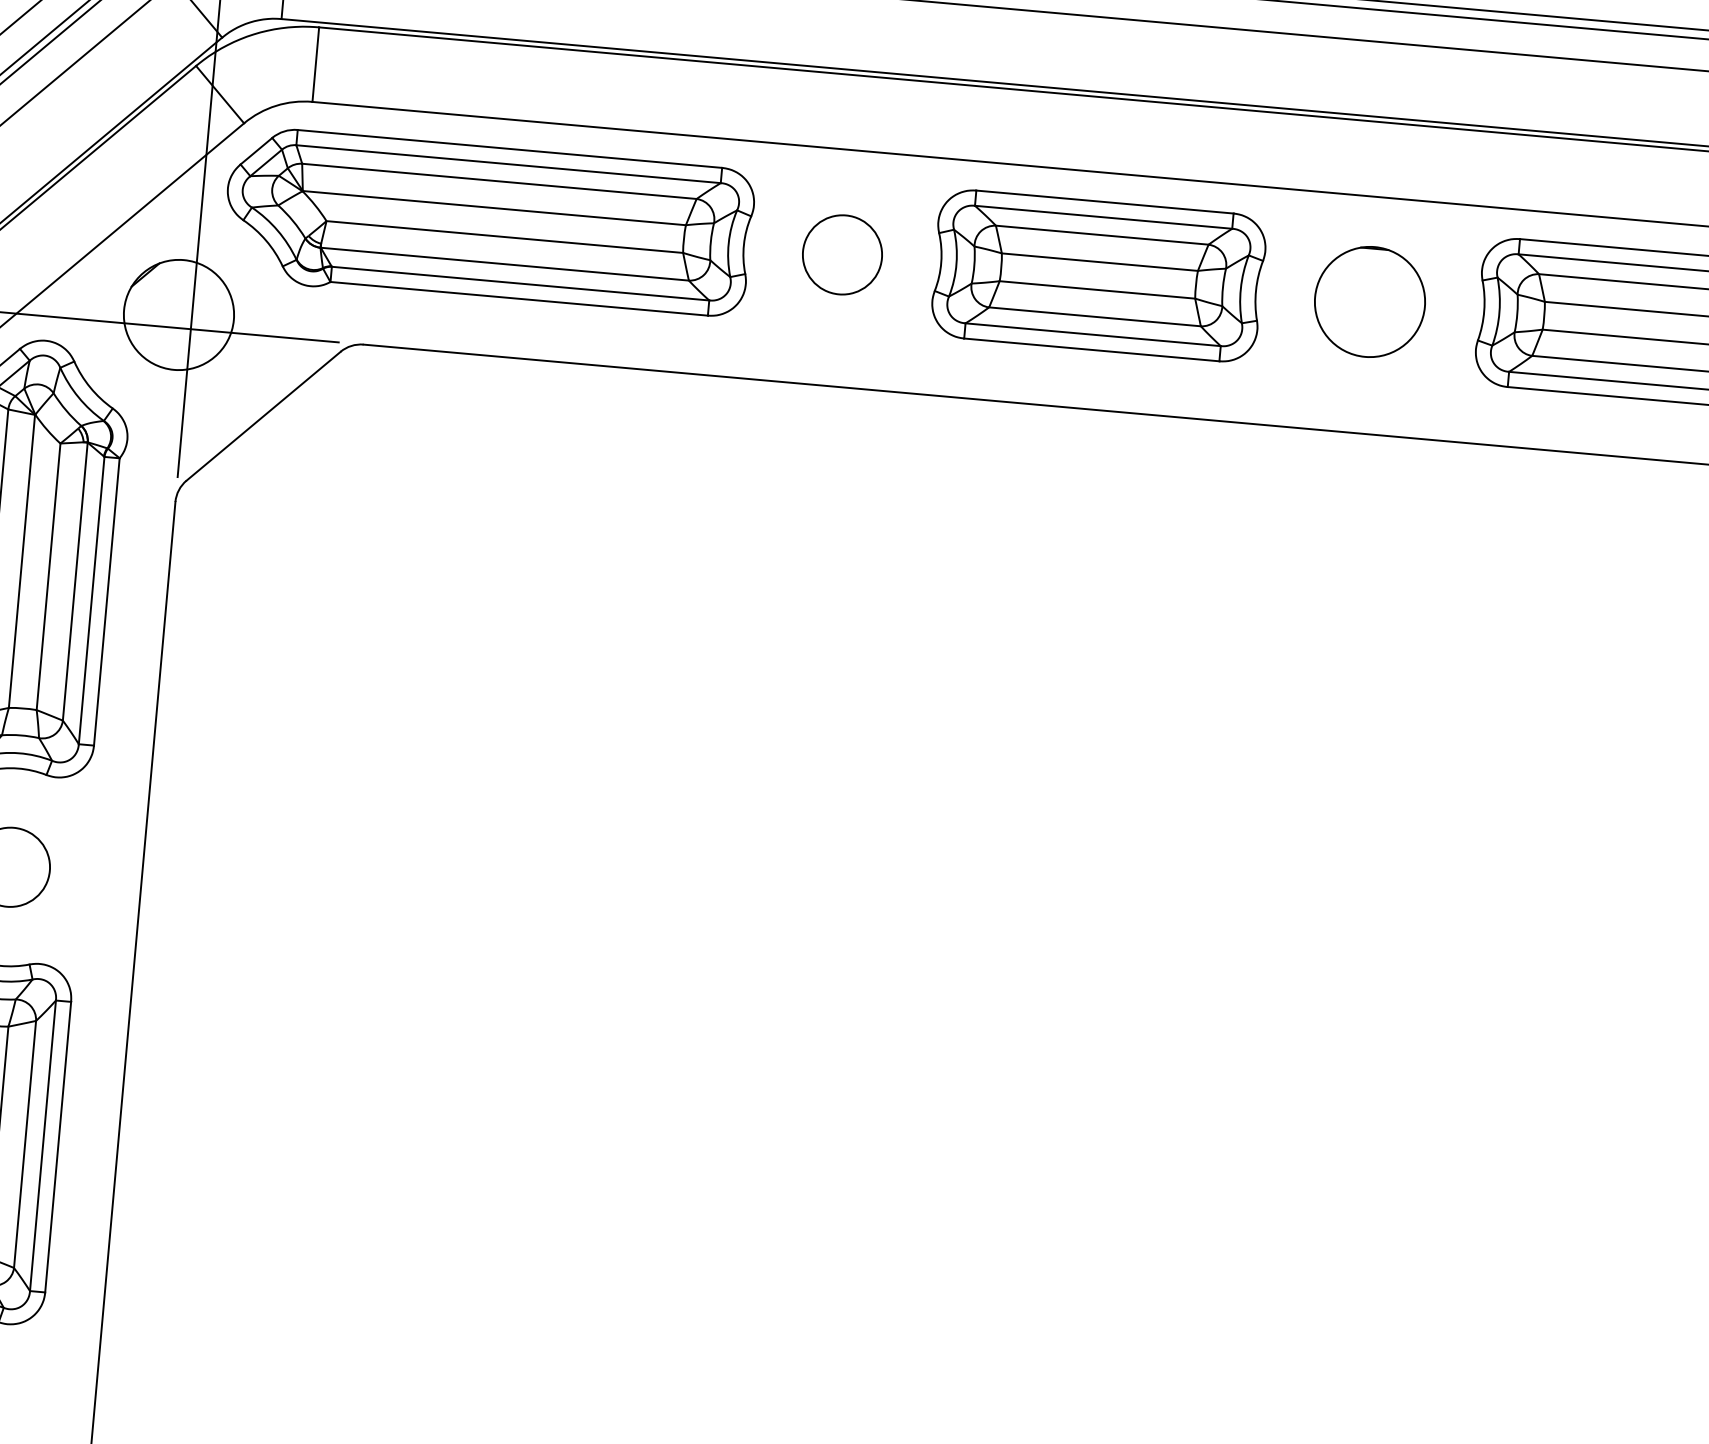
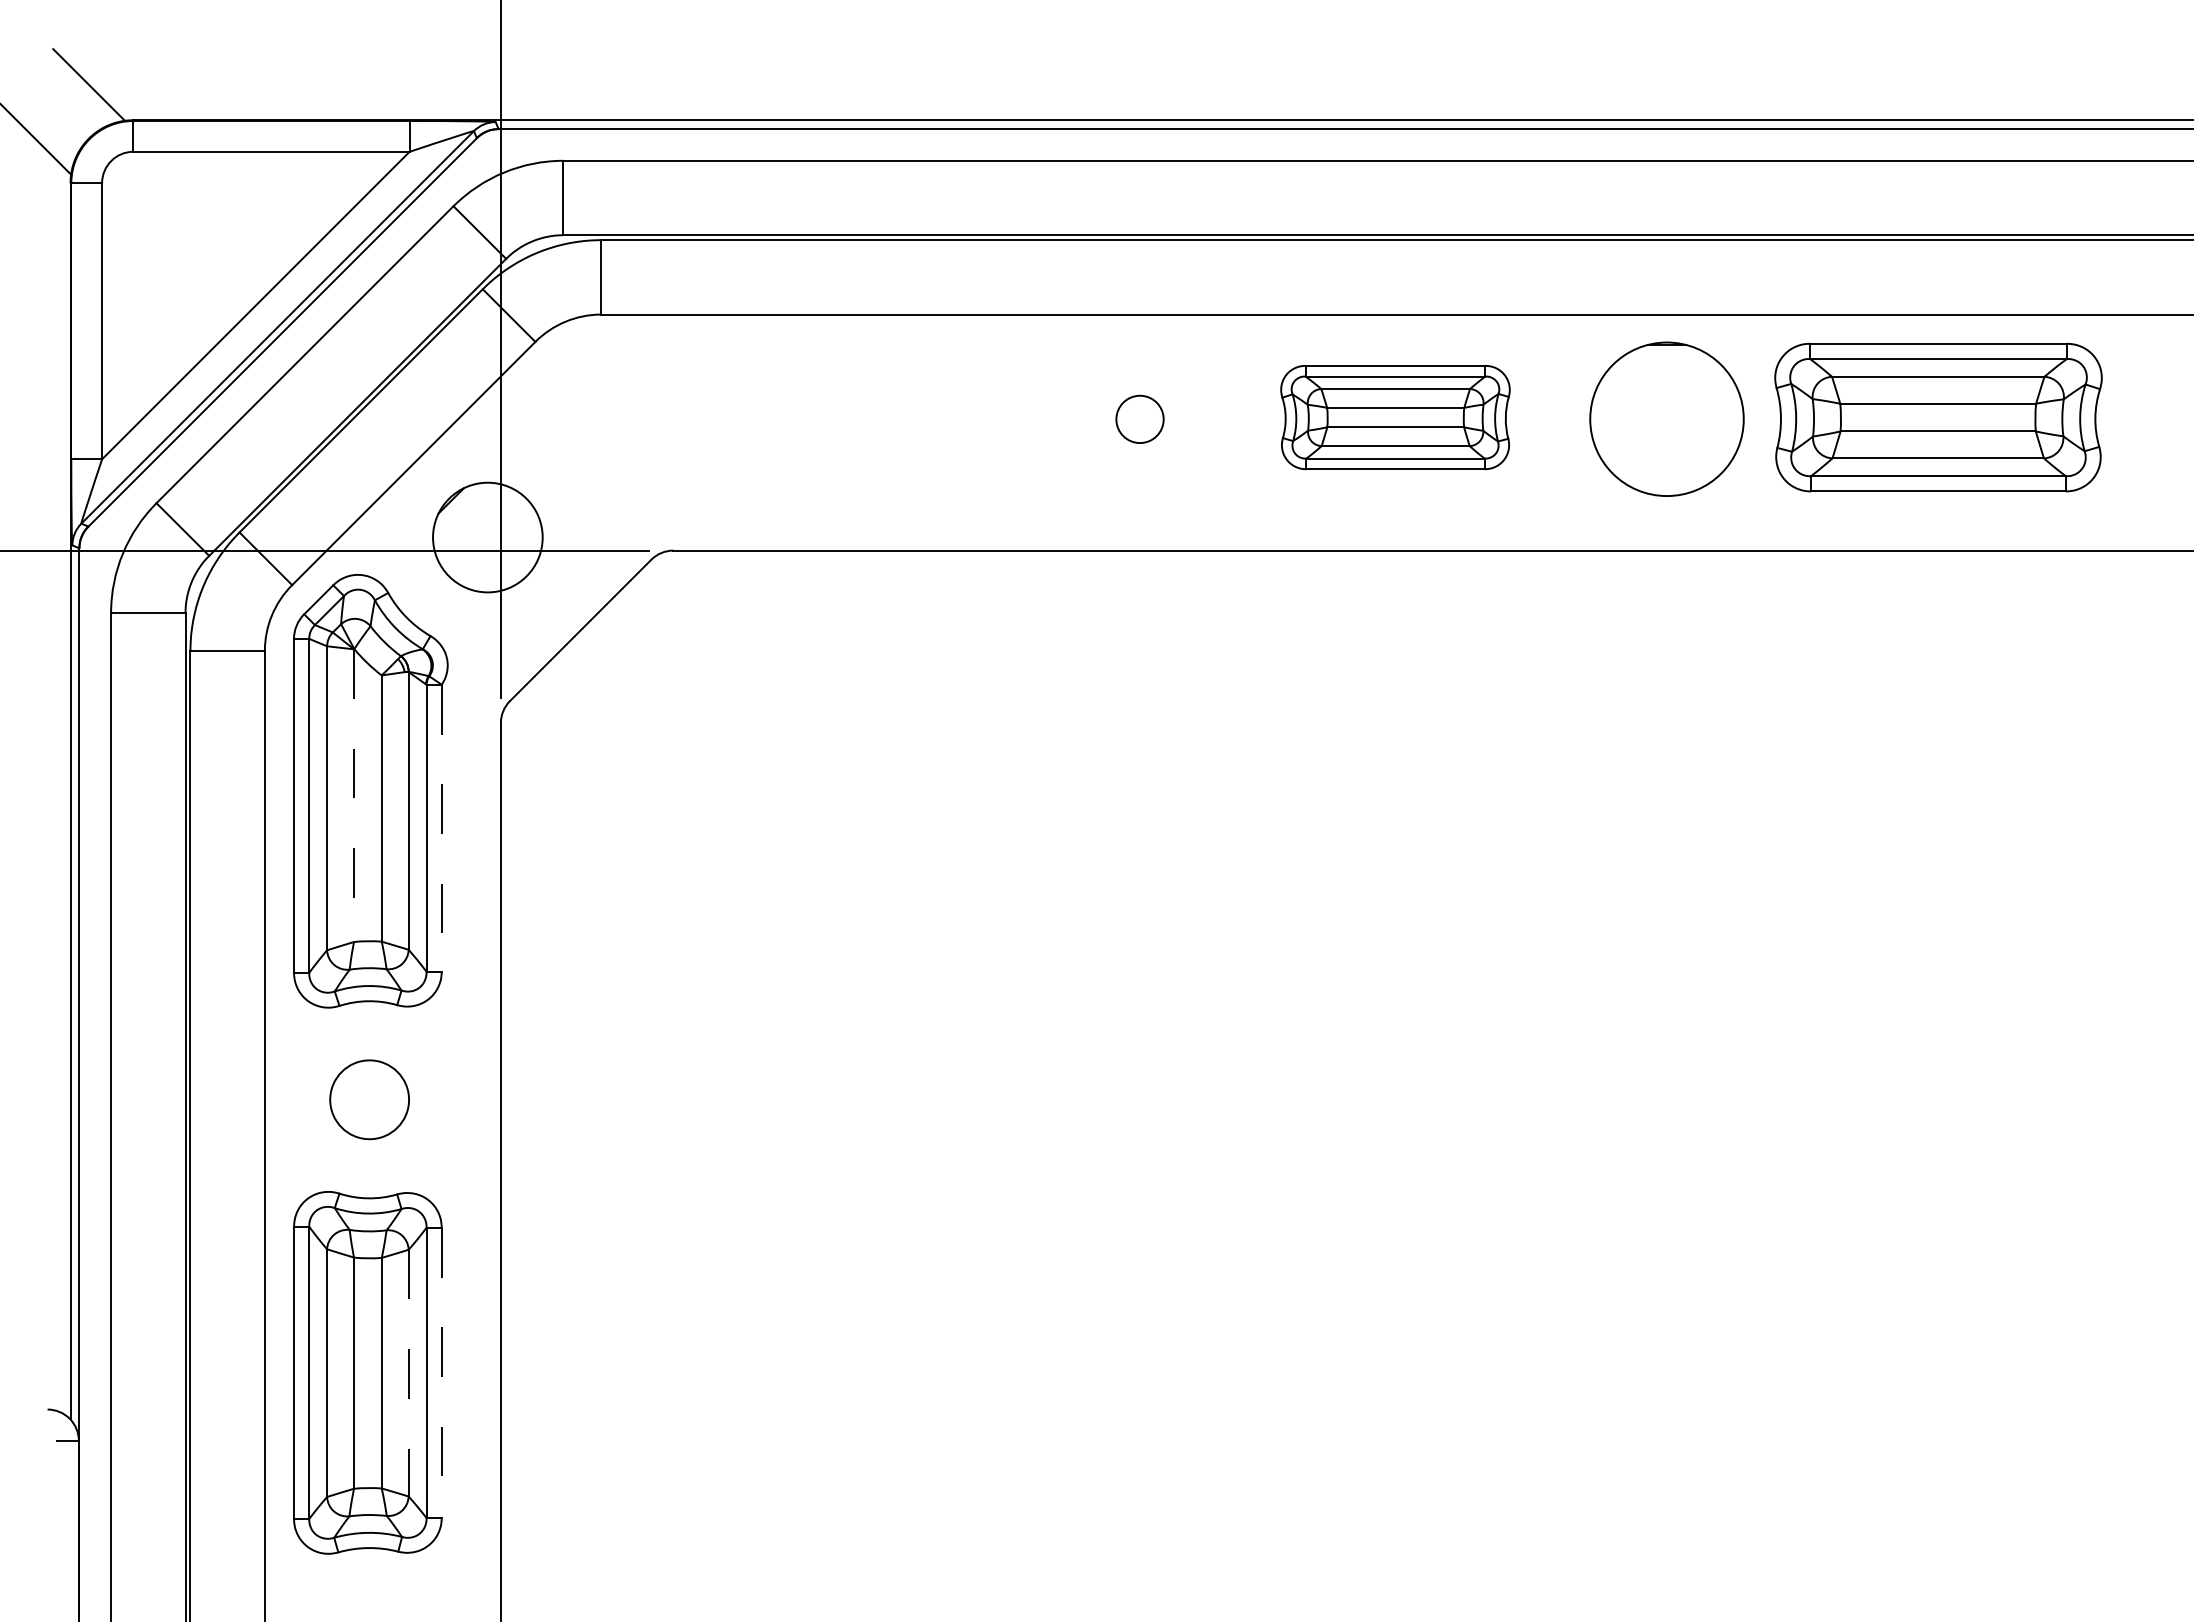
part: (488, 224) -> (786, 420), removed
circle: (841, 255) -> (1139, 419), size x0.6
part: (1098, 275) -> (1395, 417), size x0.7
part: (1369, 302) -> (1666, 419), size x1.4
line: (22, 562) -> (354, 796), solid -> dashed
line: (106, 602) -> (441, 828), solid -> dashed
line: (24, 1144) -> (408, 1373), solid -> dashed
line: (57, 1147) -> (441, 1373), solid -> dashed

